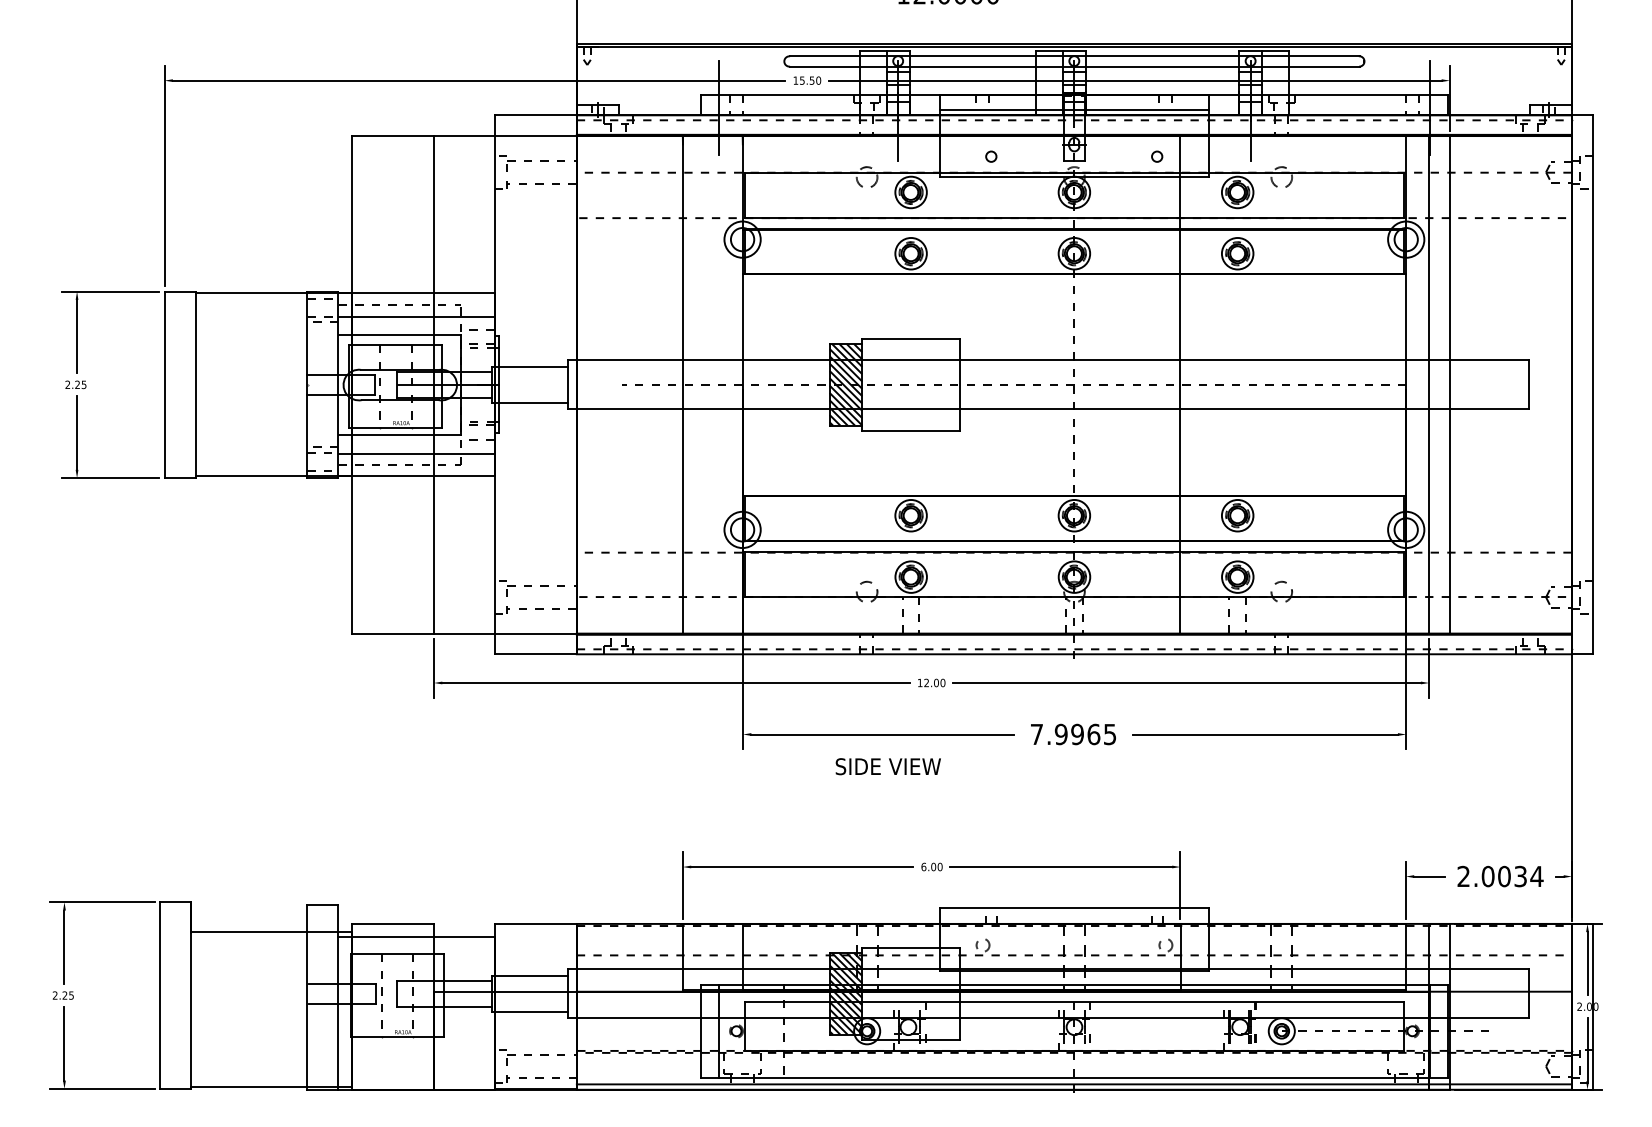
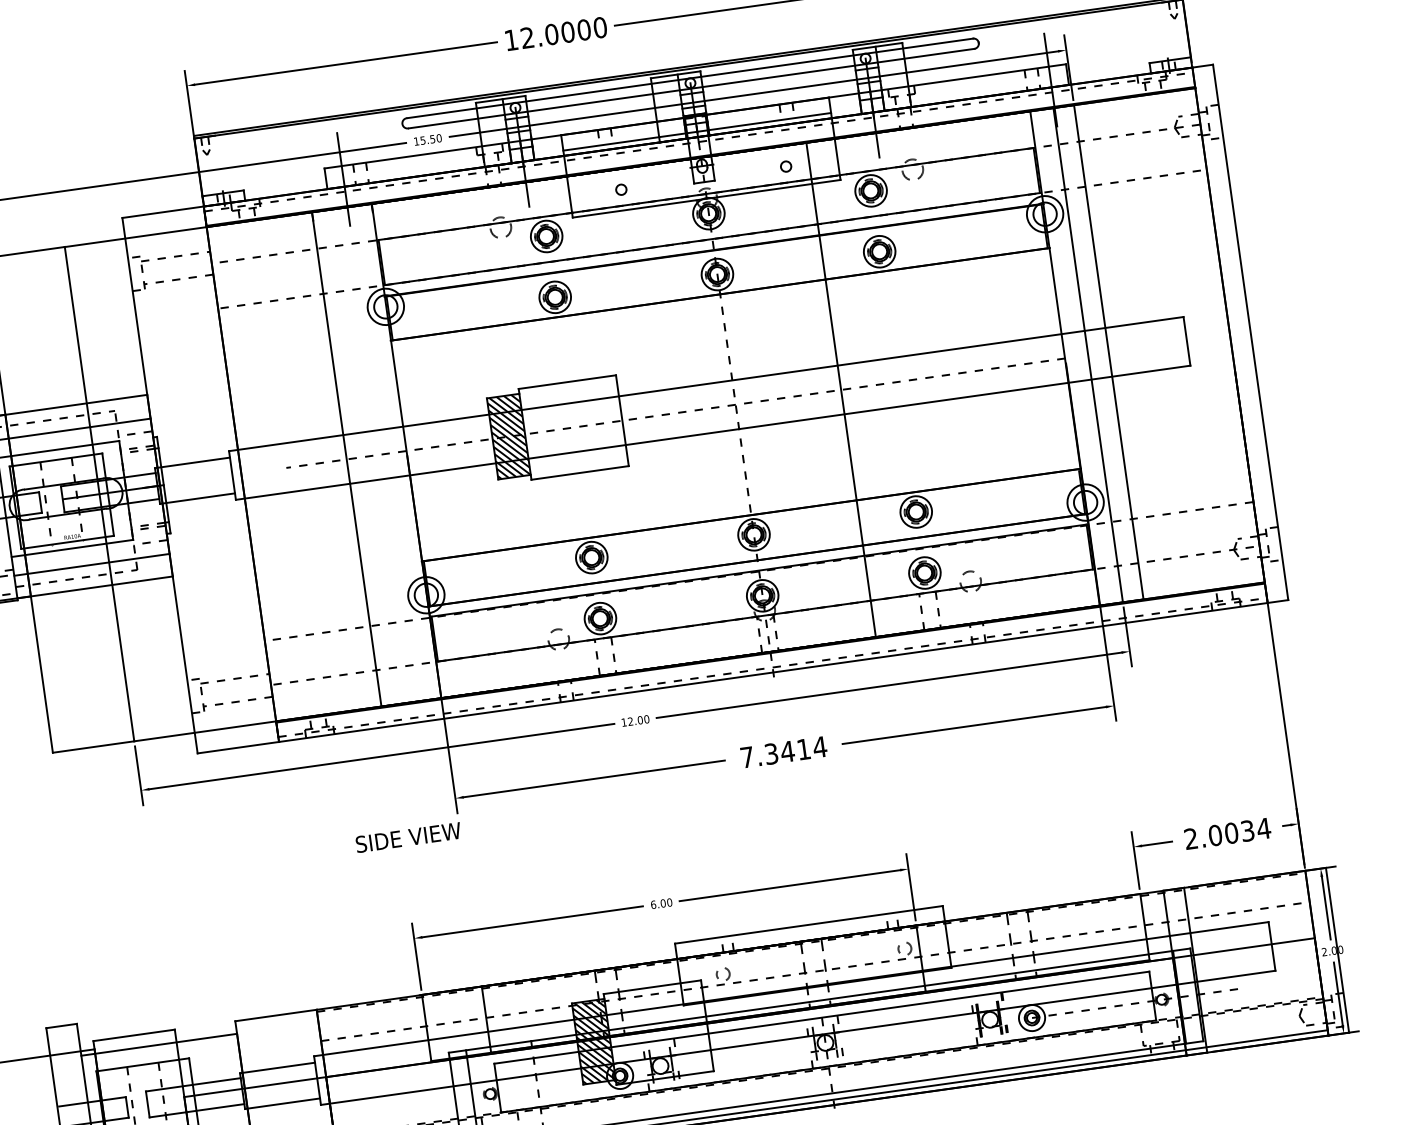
text: (1085, 734) -> (795, 750), 7.9965 -> 7.3414
text: (887, 766) -> (407, 837), moved

